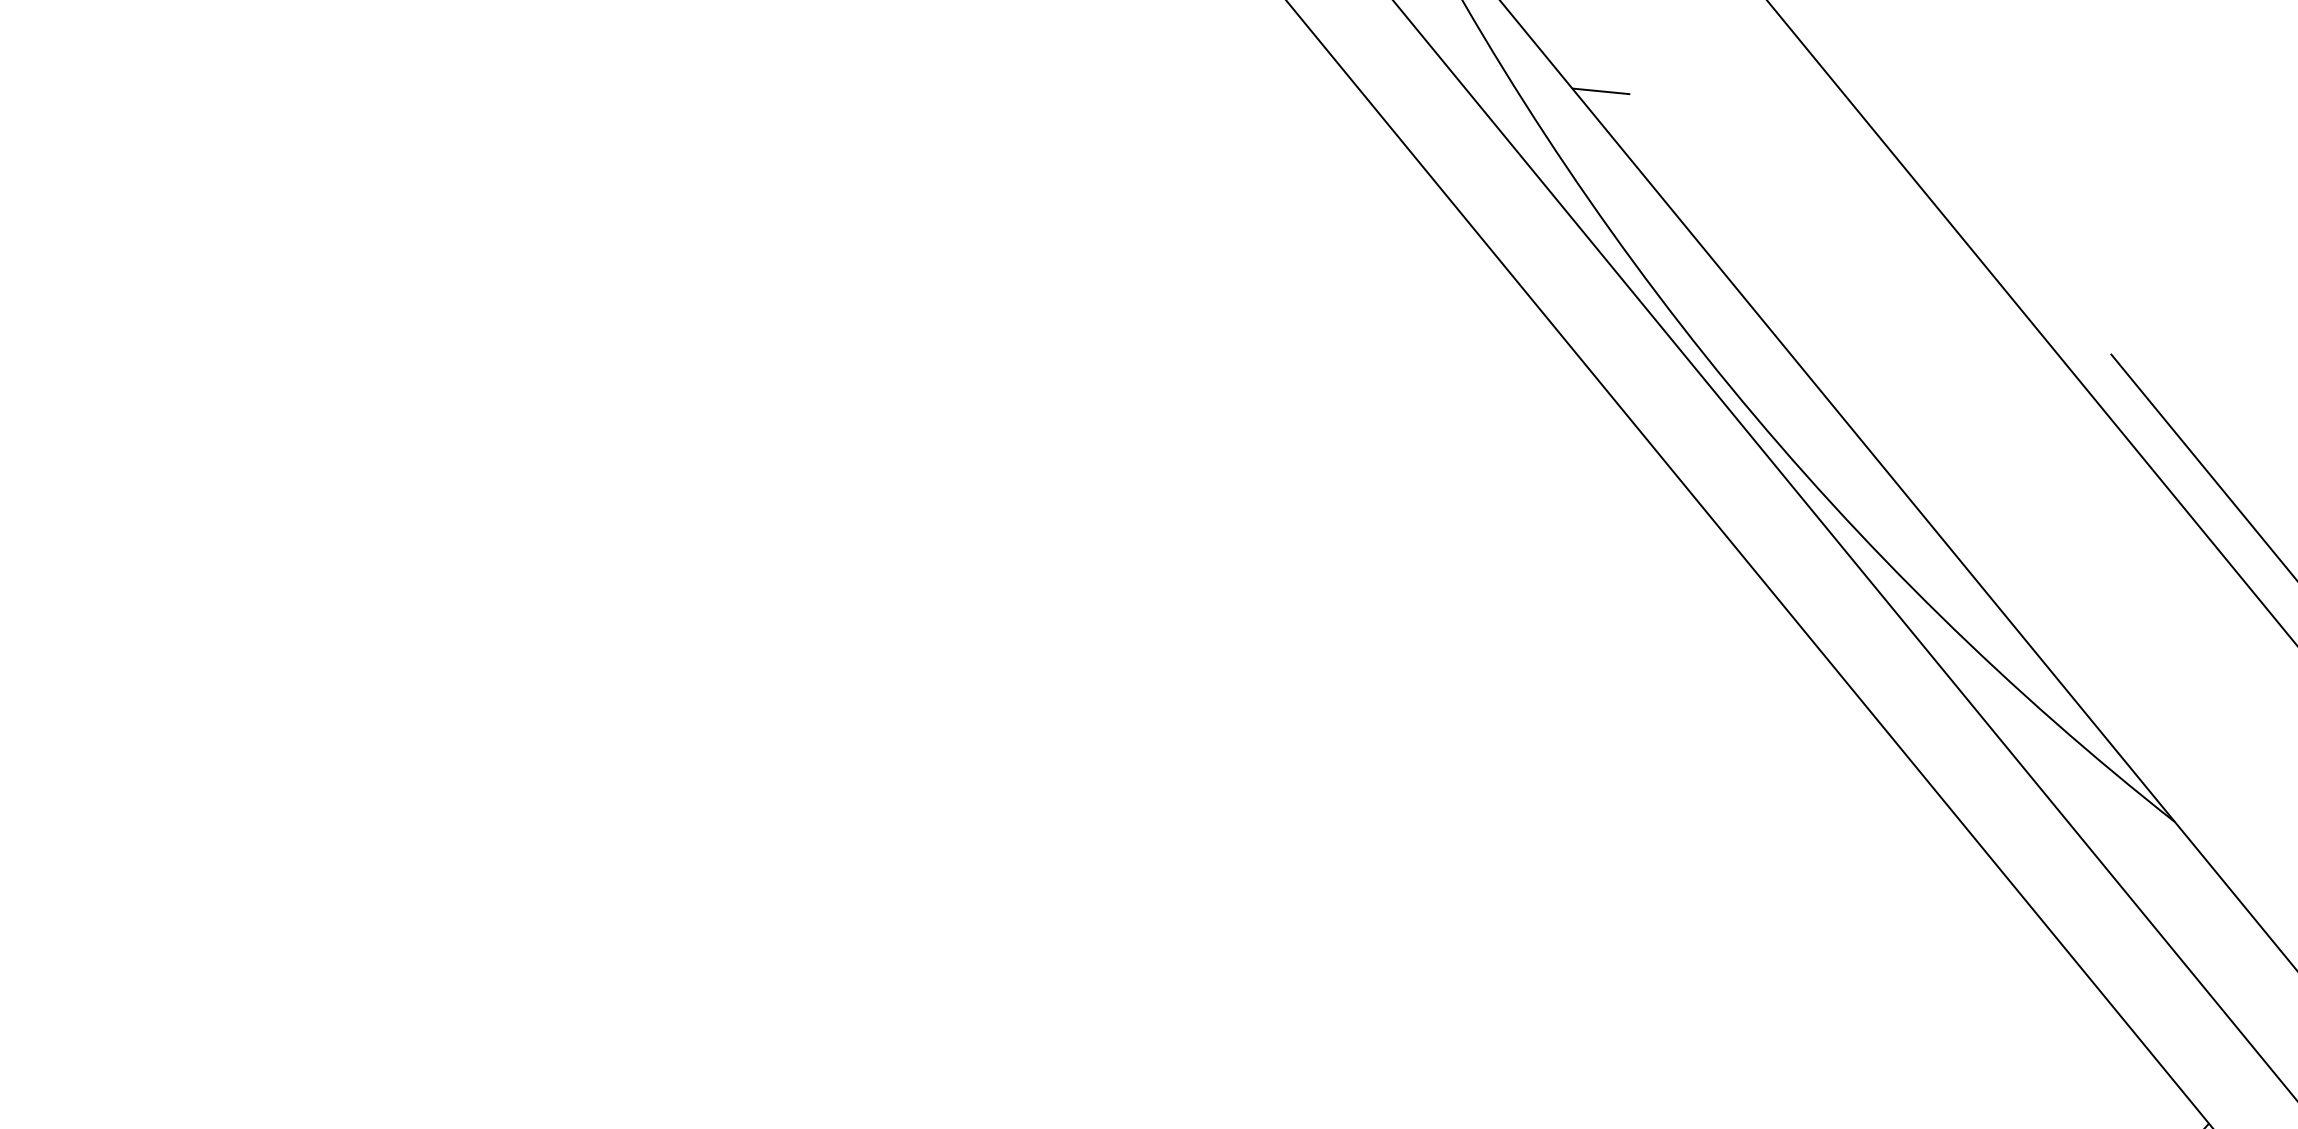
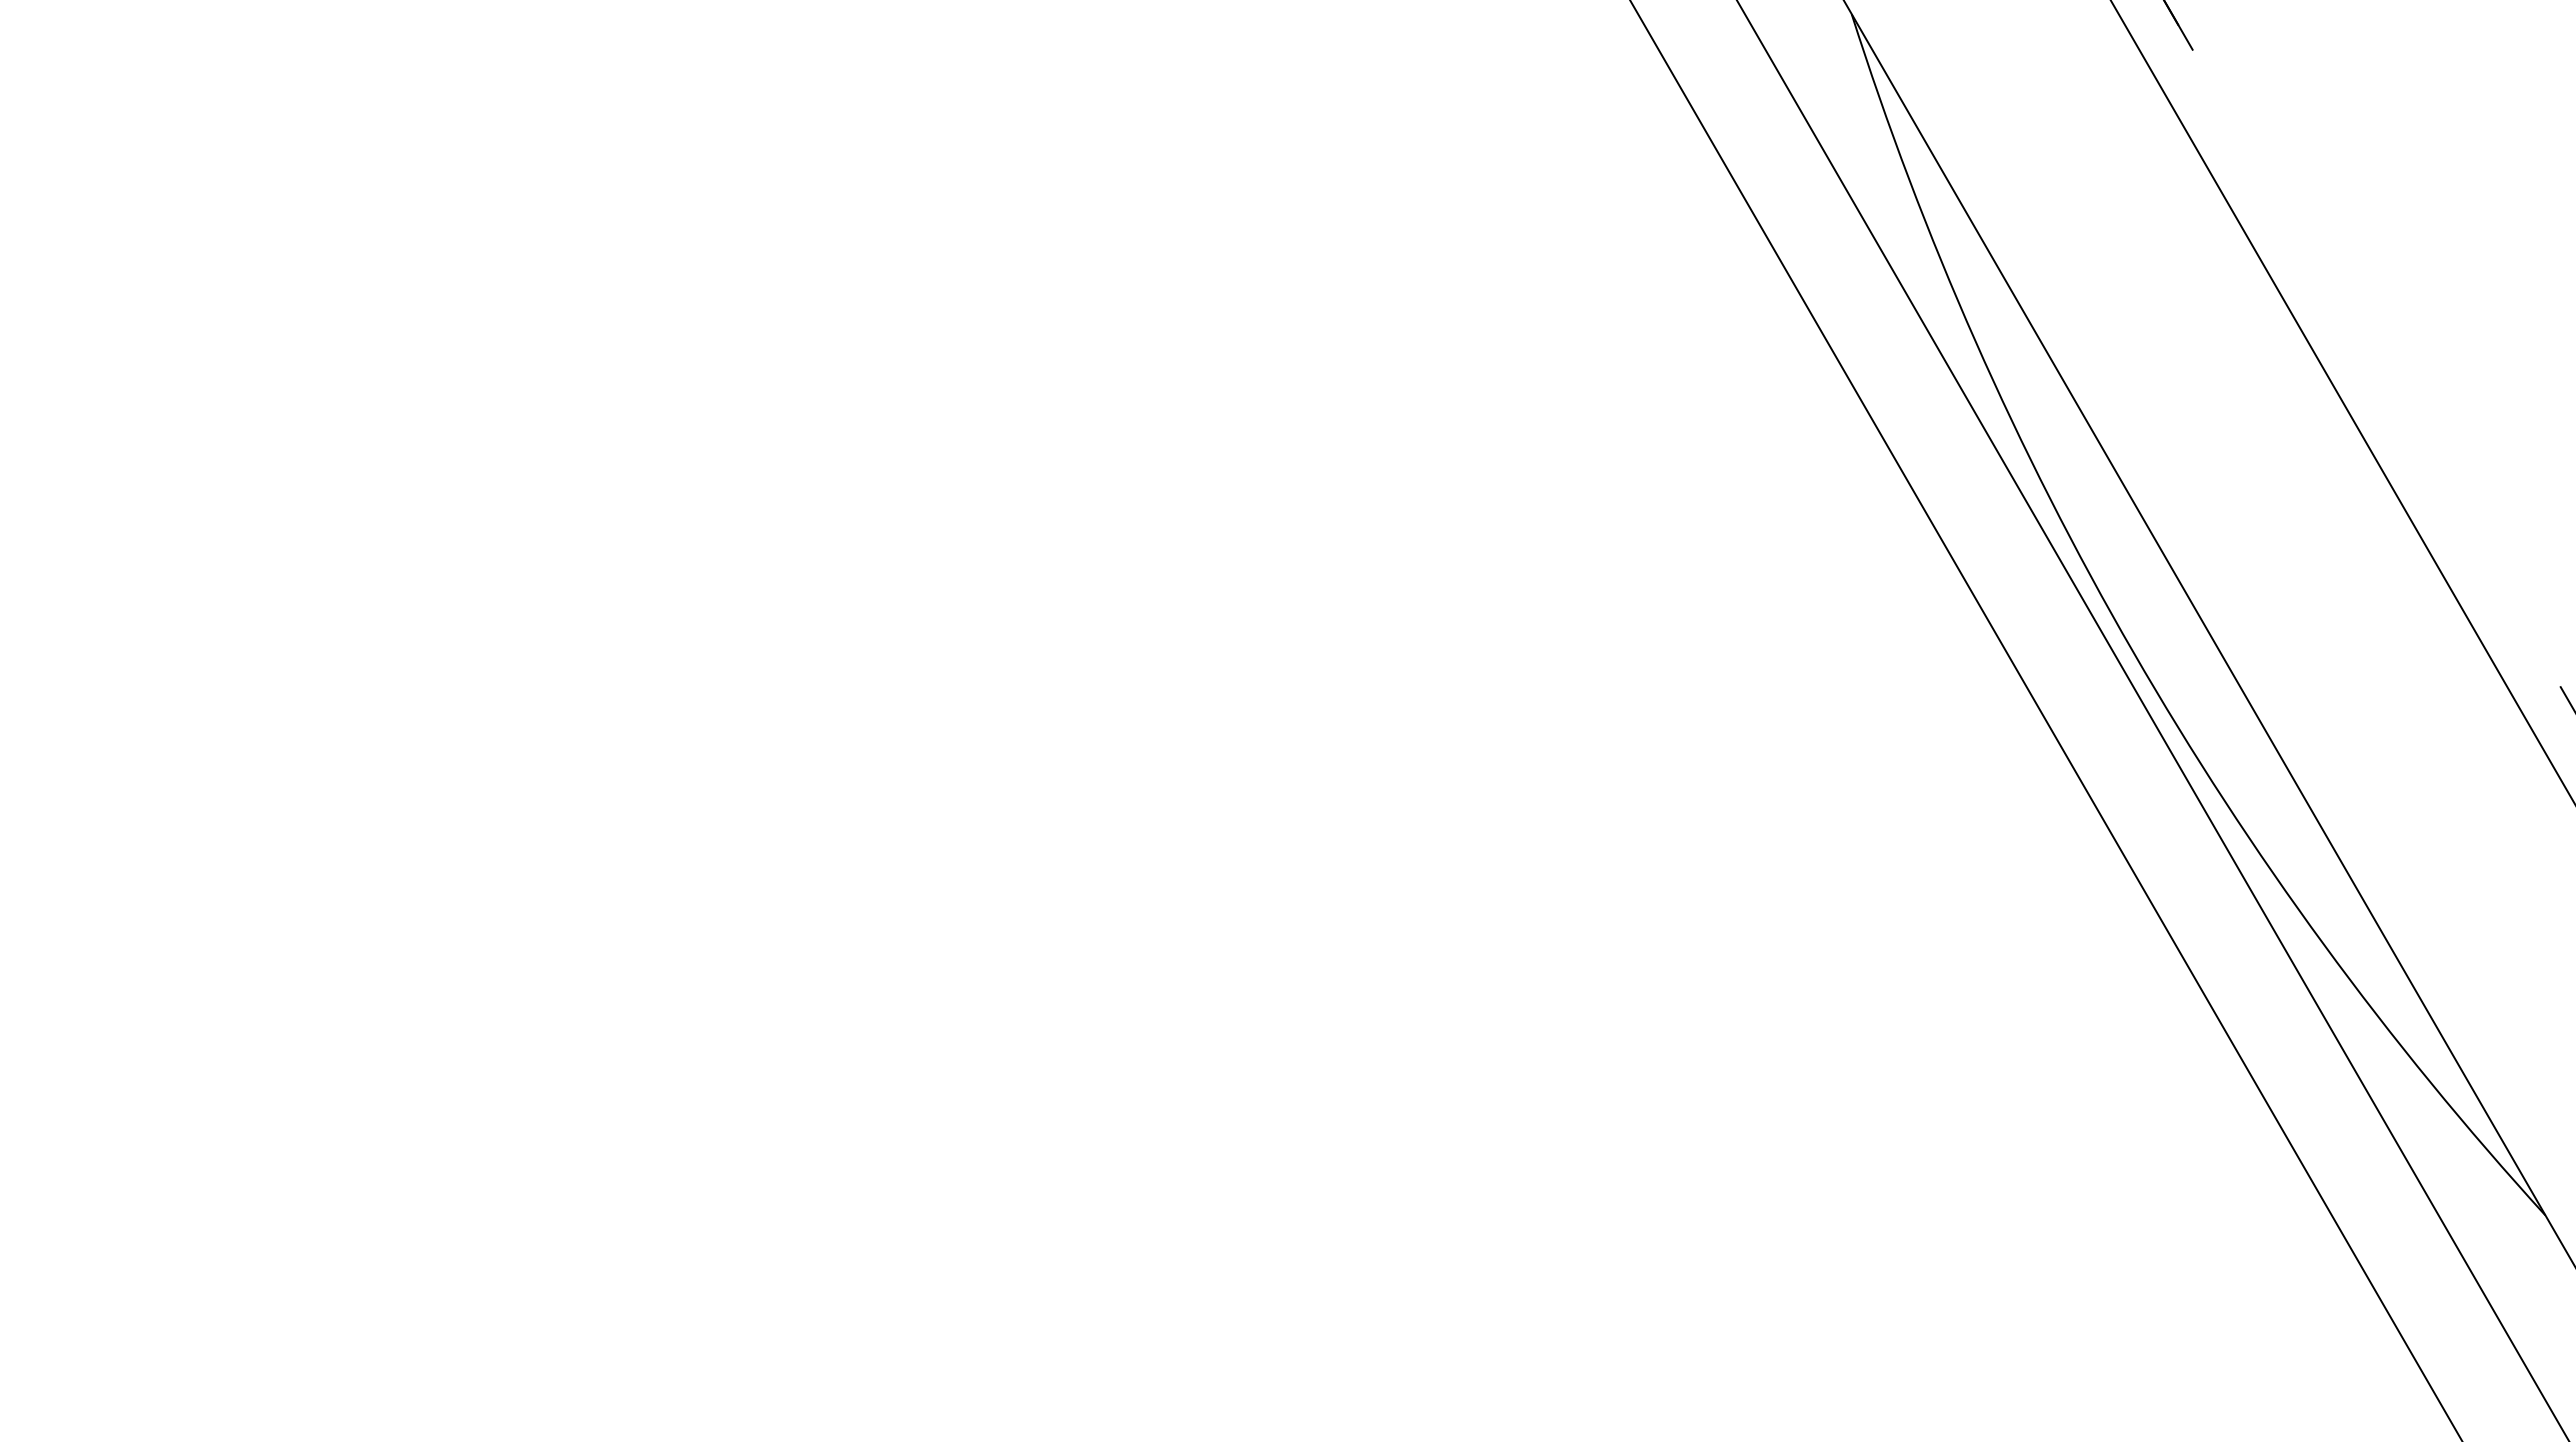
line: (1600, 91) -> (2044, 302), removed

